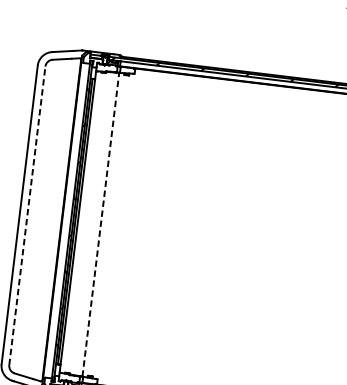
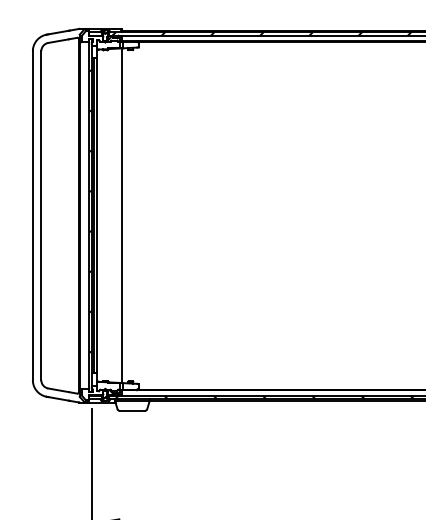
line: (27, 215) -> (41, 215), dashed -> solid
line: (101, 224) -> (122, 215), dashed -> solid

